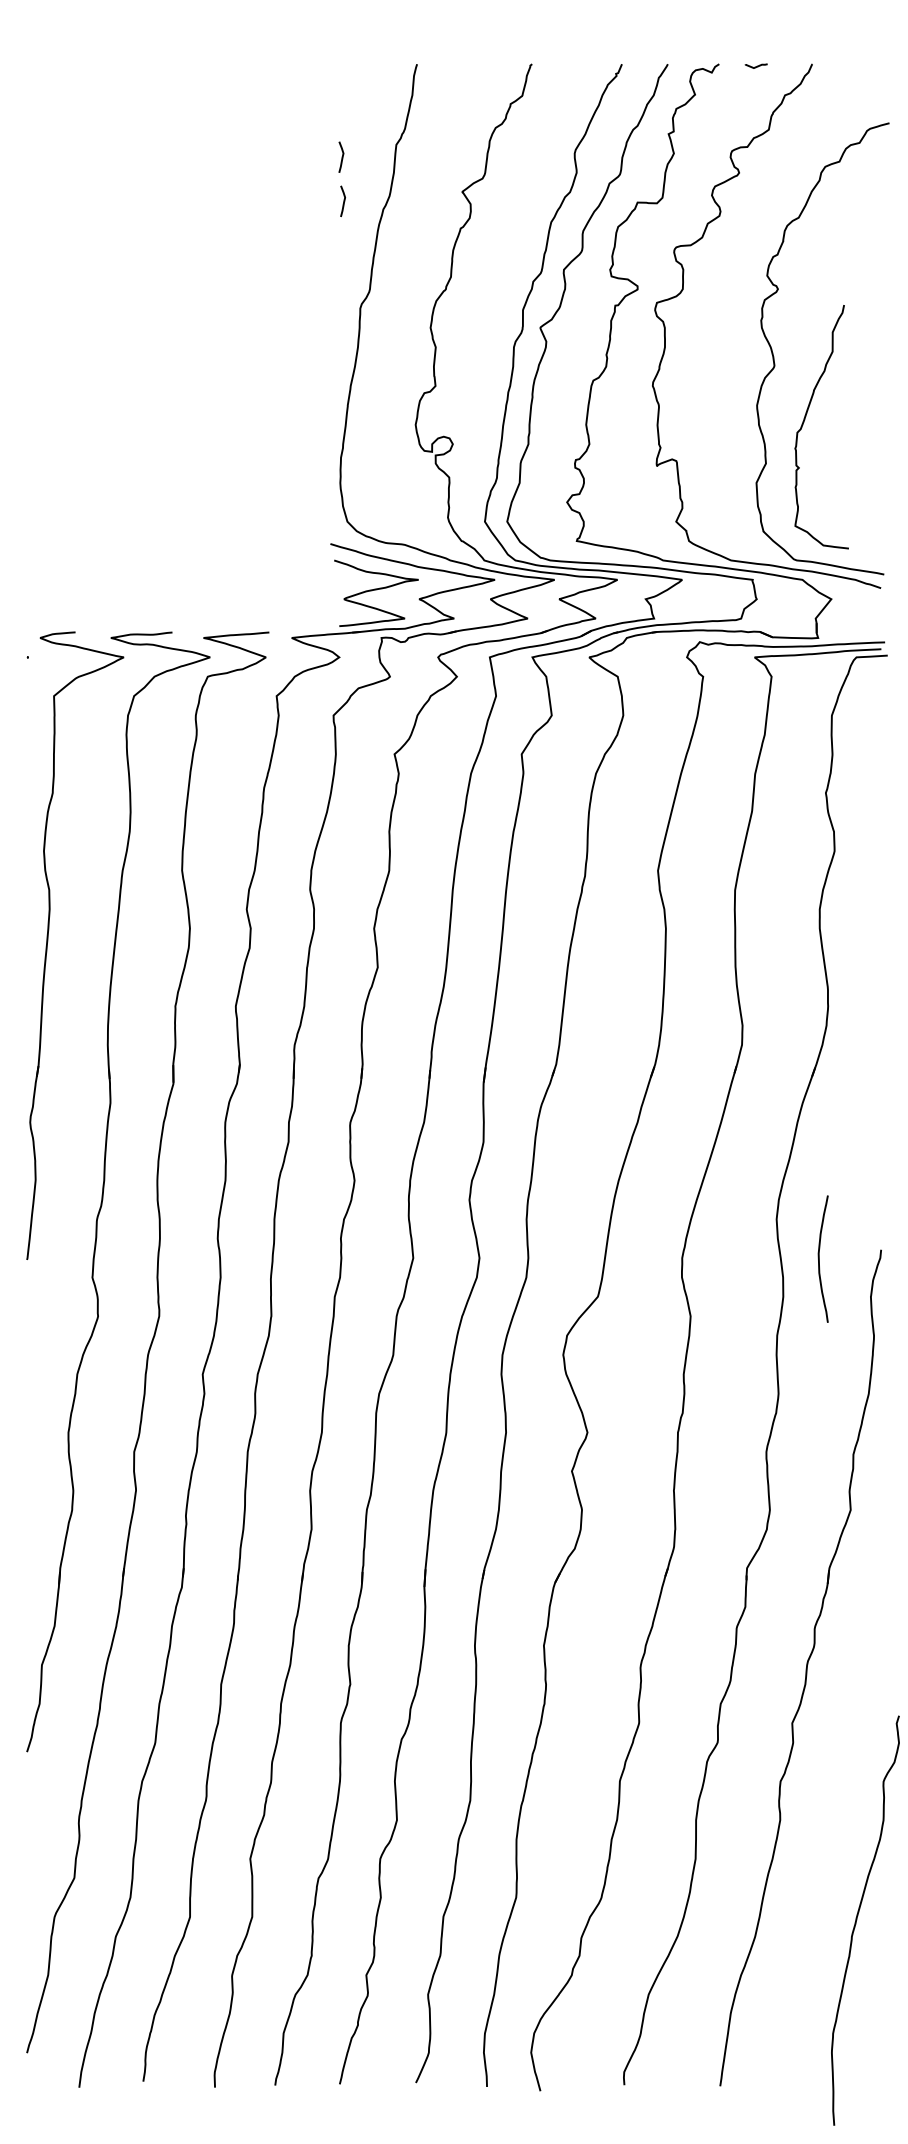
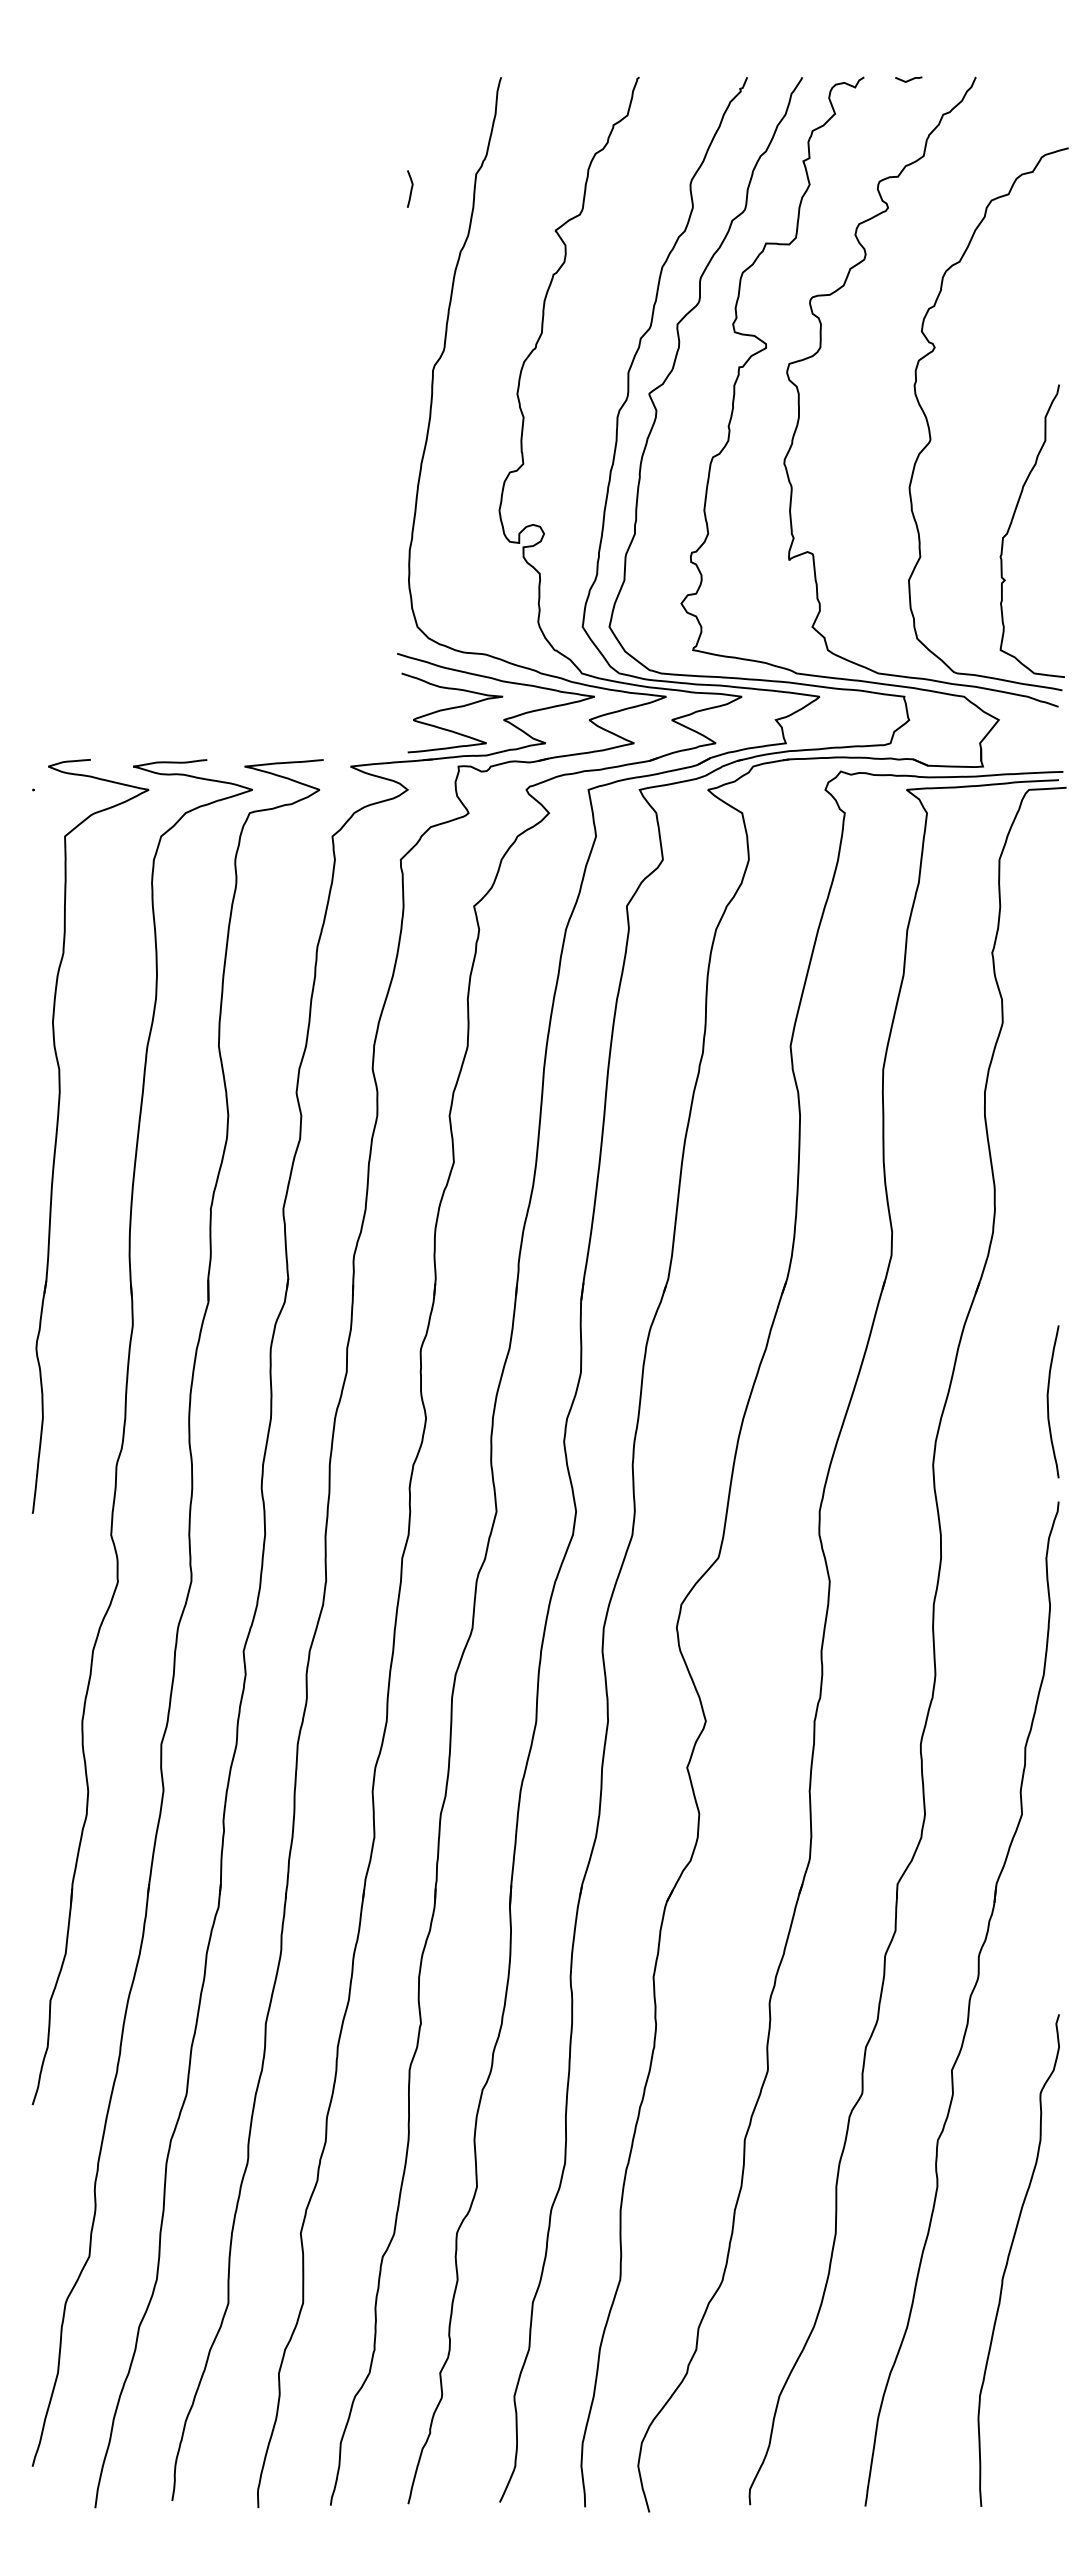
curve: (343, 200) -> (412, 241), removed
curve: (805, 419) -> (1012, 522), moved
curve: (819, 1258) -> (1048, 1401), moved
curve: (857, 1918) -> (1009, 2257), moved

